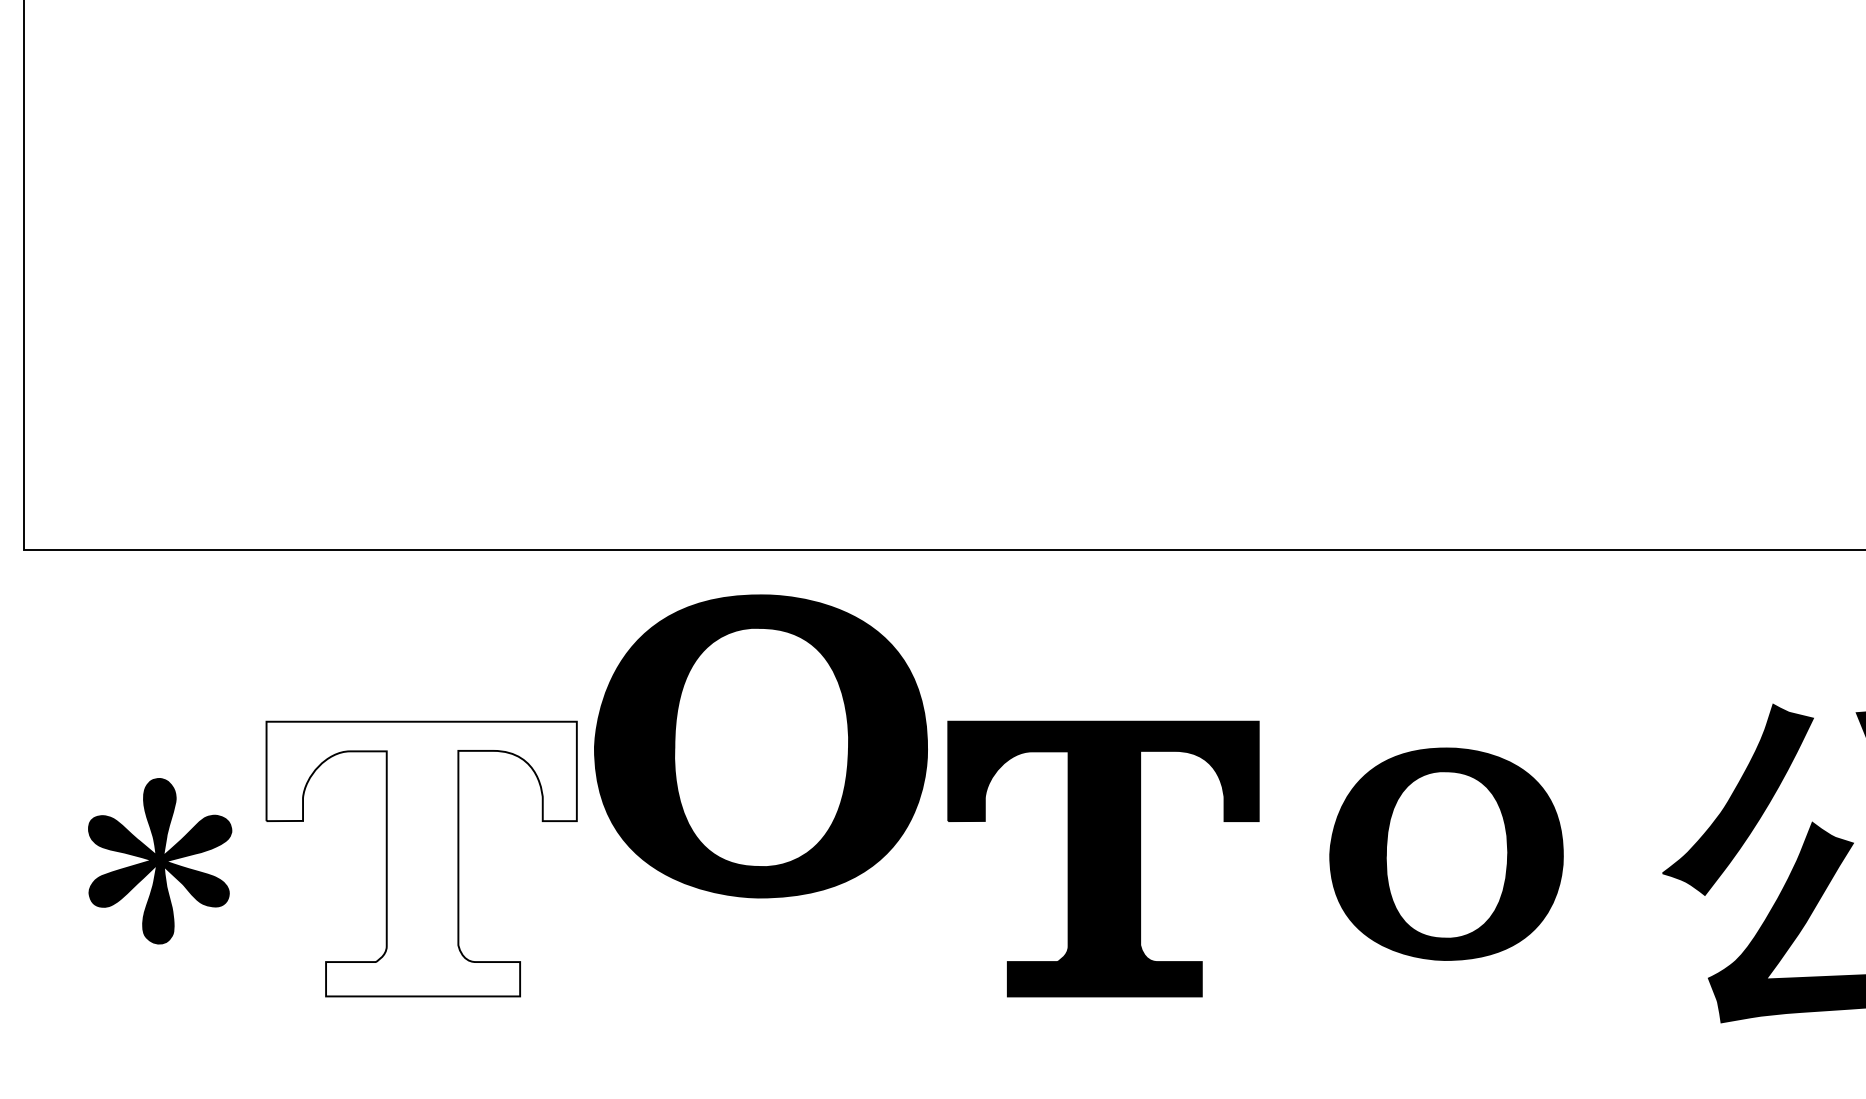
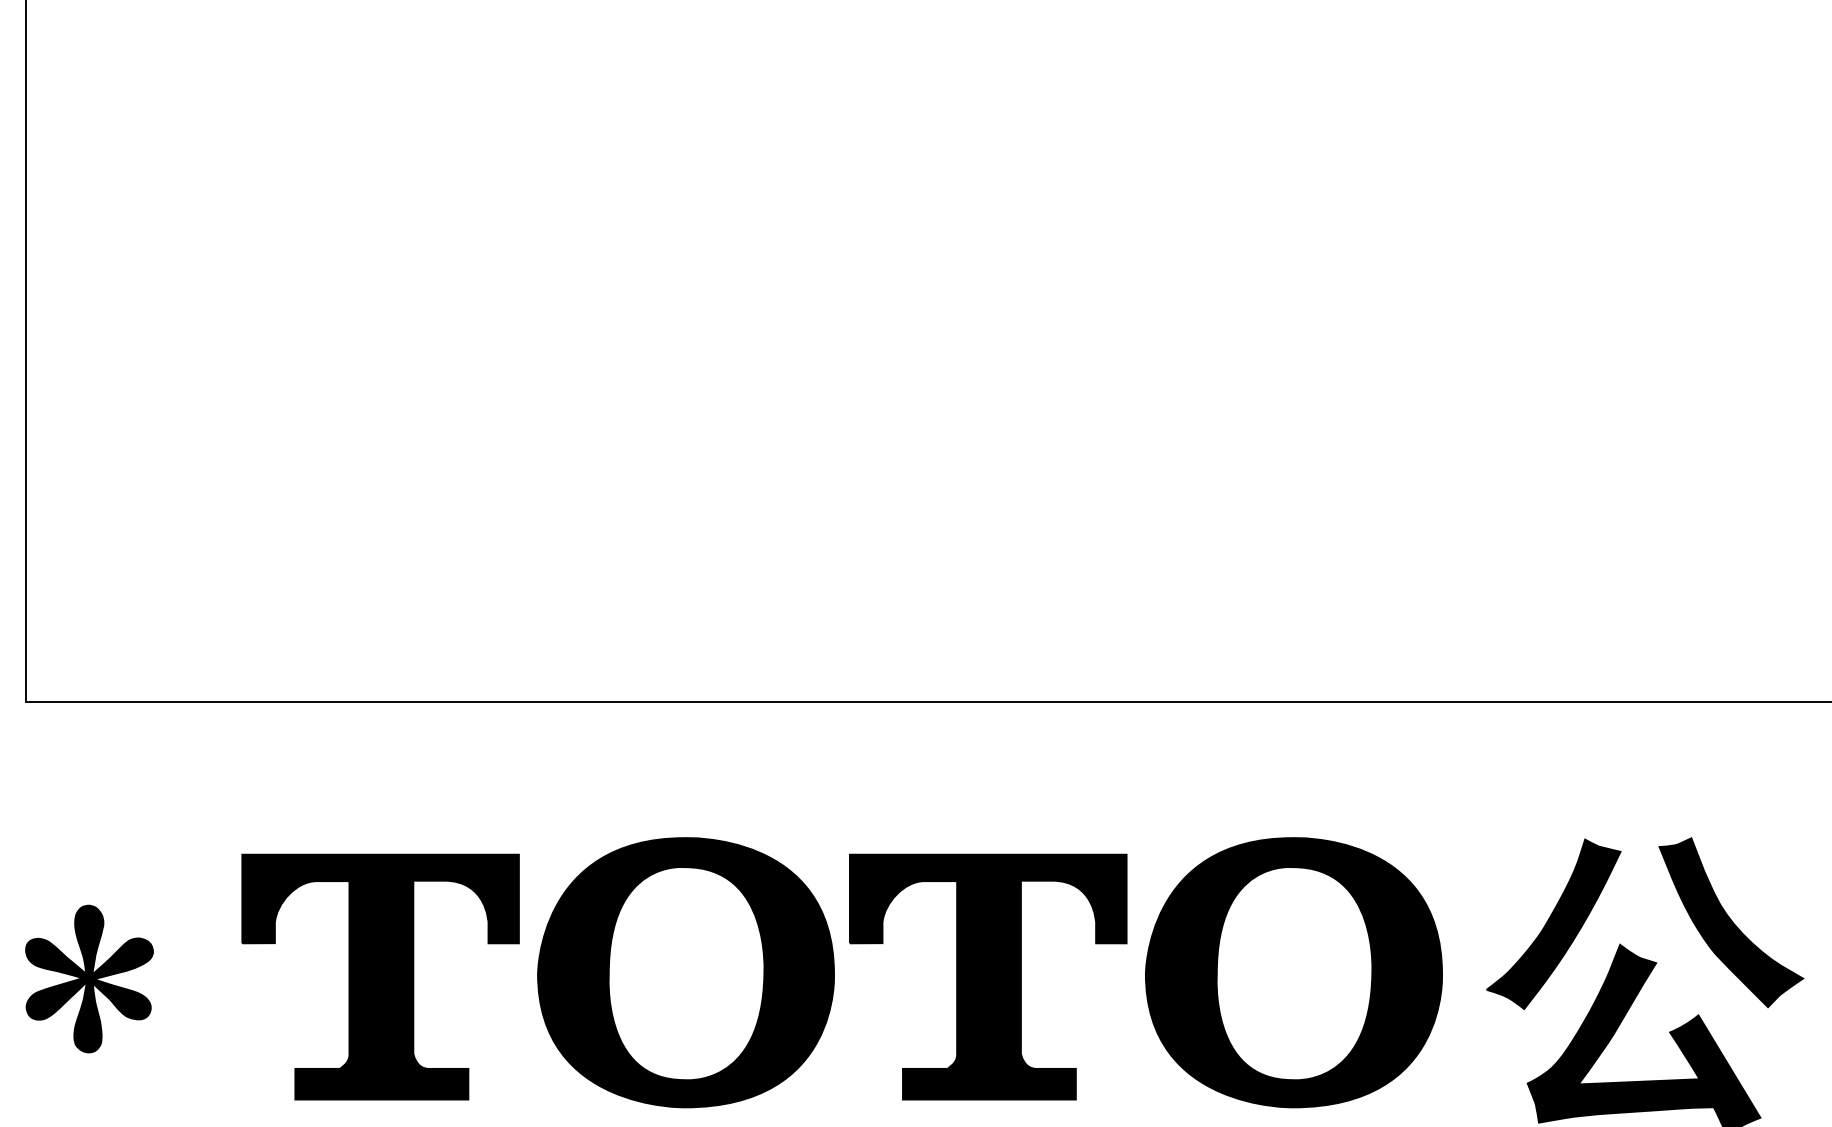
part: (760, 746) -> (685, 972), moved
part: (1446, 853) -> (1293, 972), size x1.43
fill: (421, 858) -> (380, 976), added
part: (160, 860) -> (89, 978), moved

